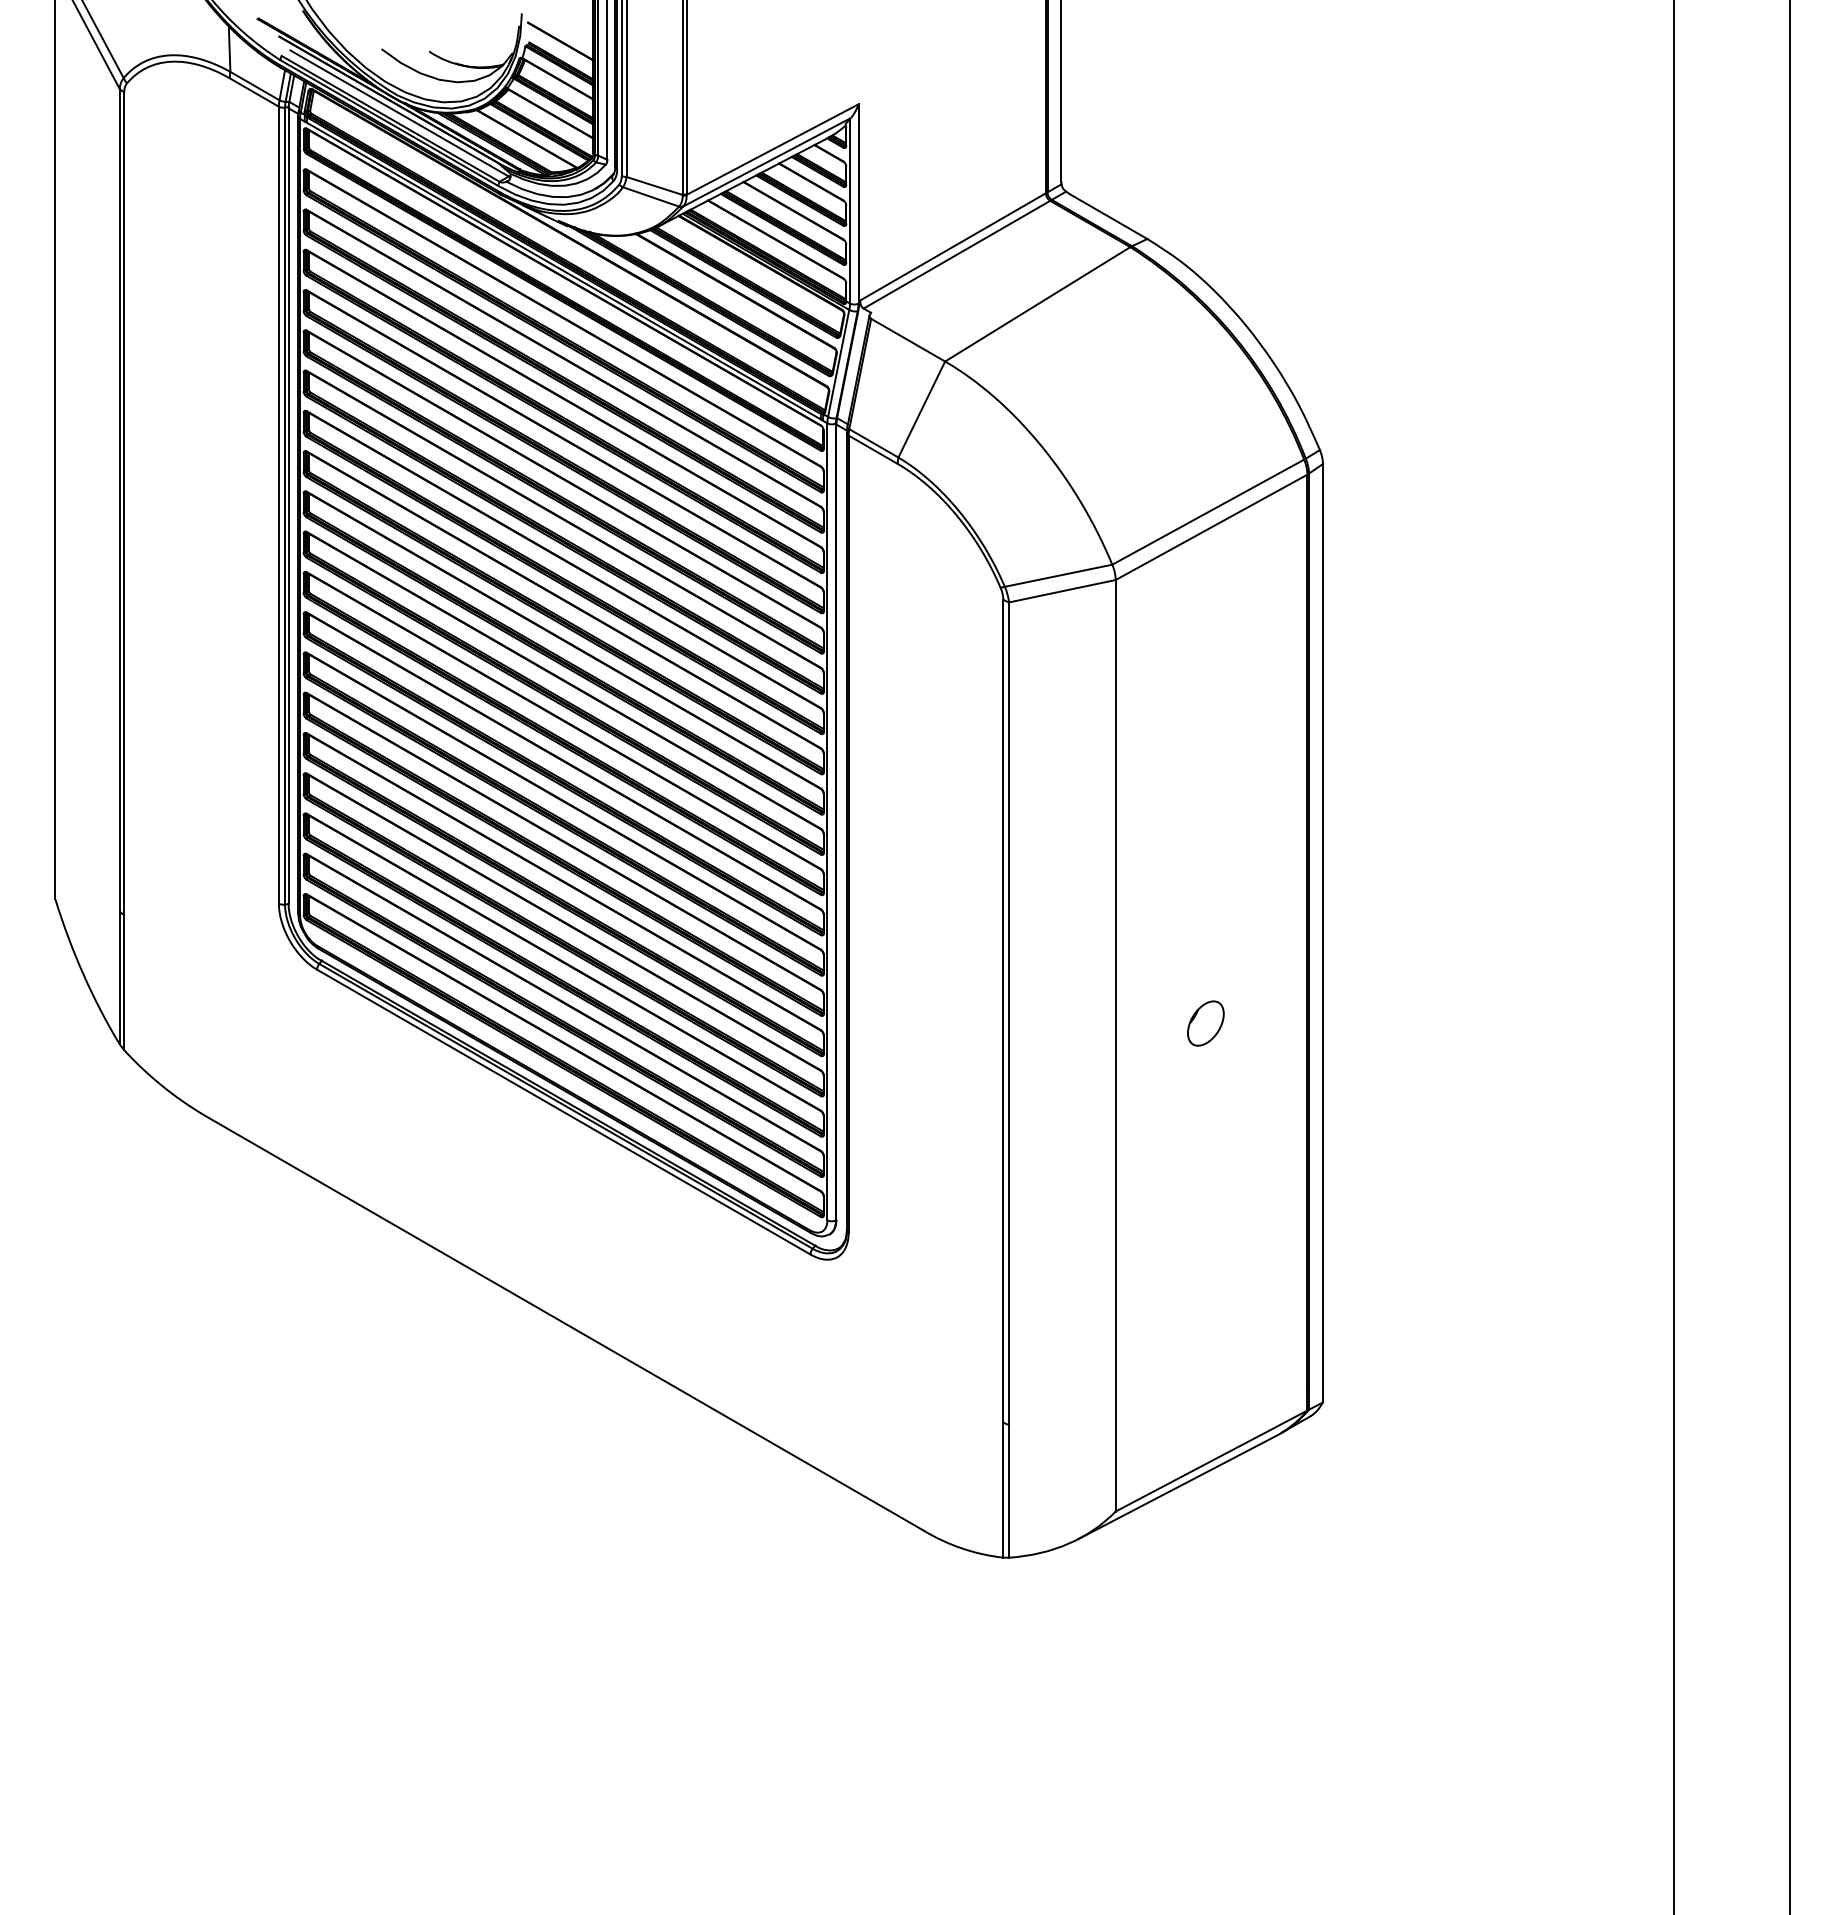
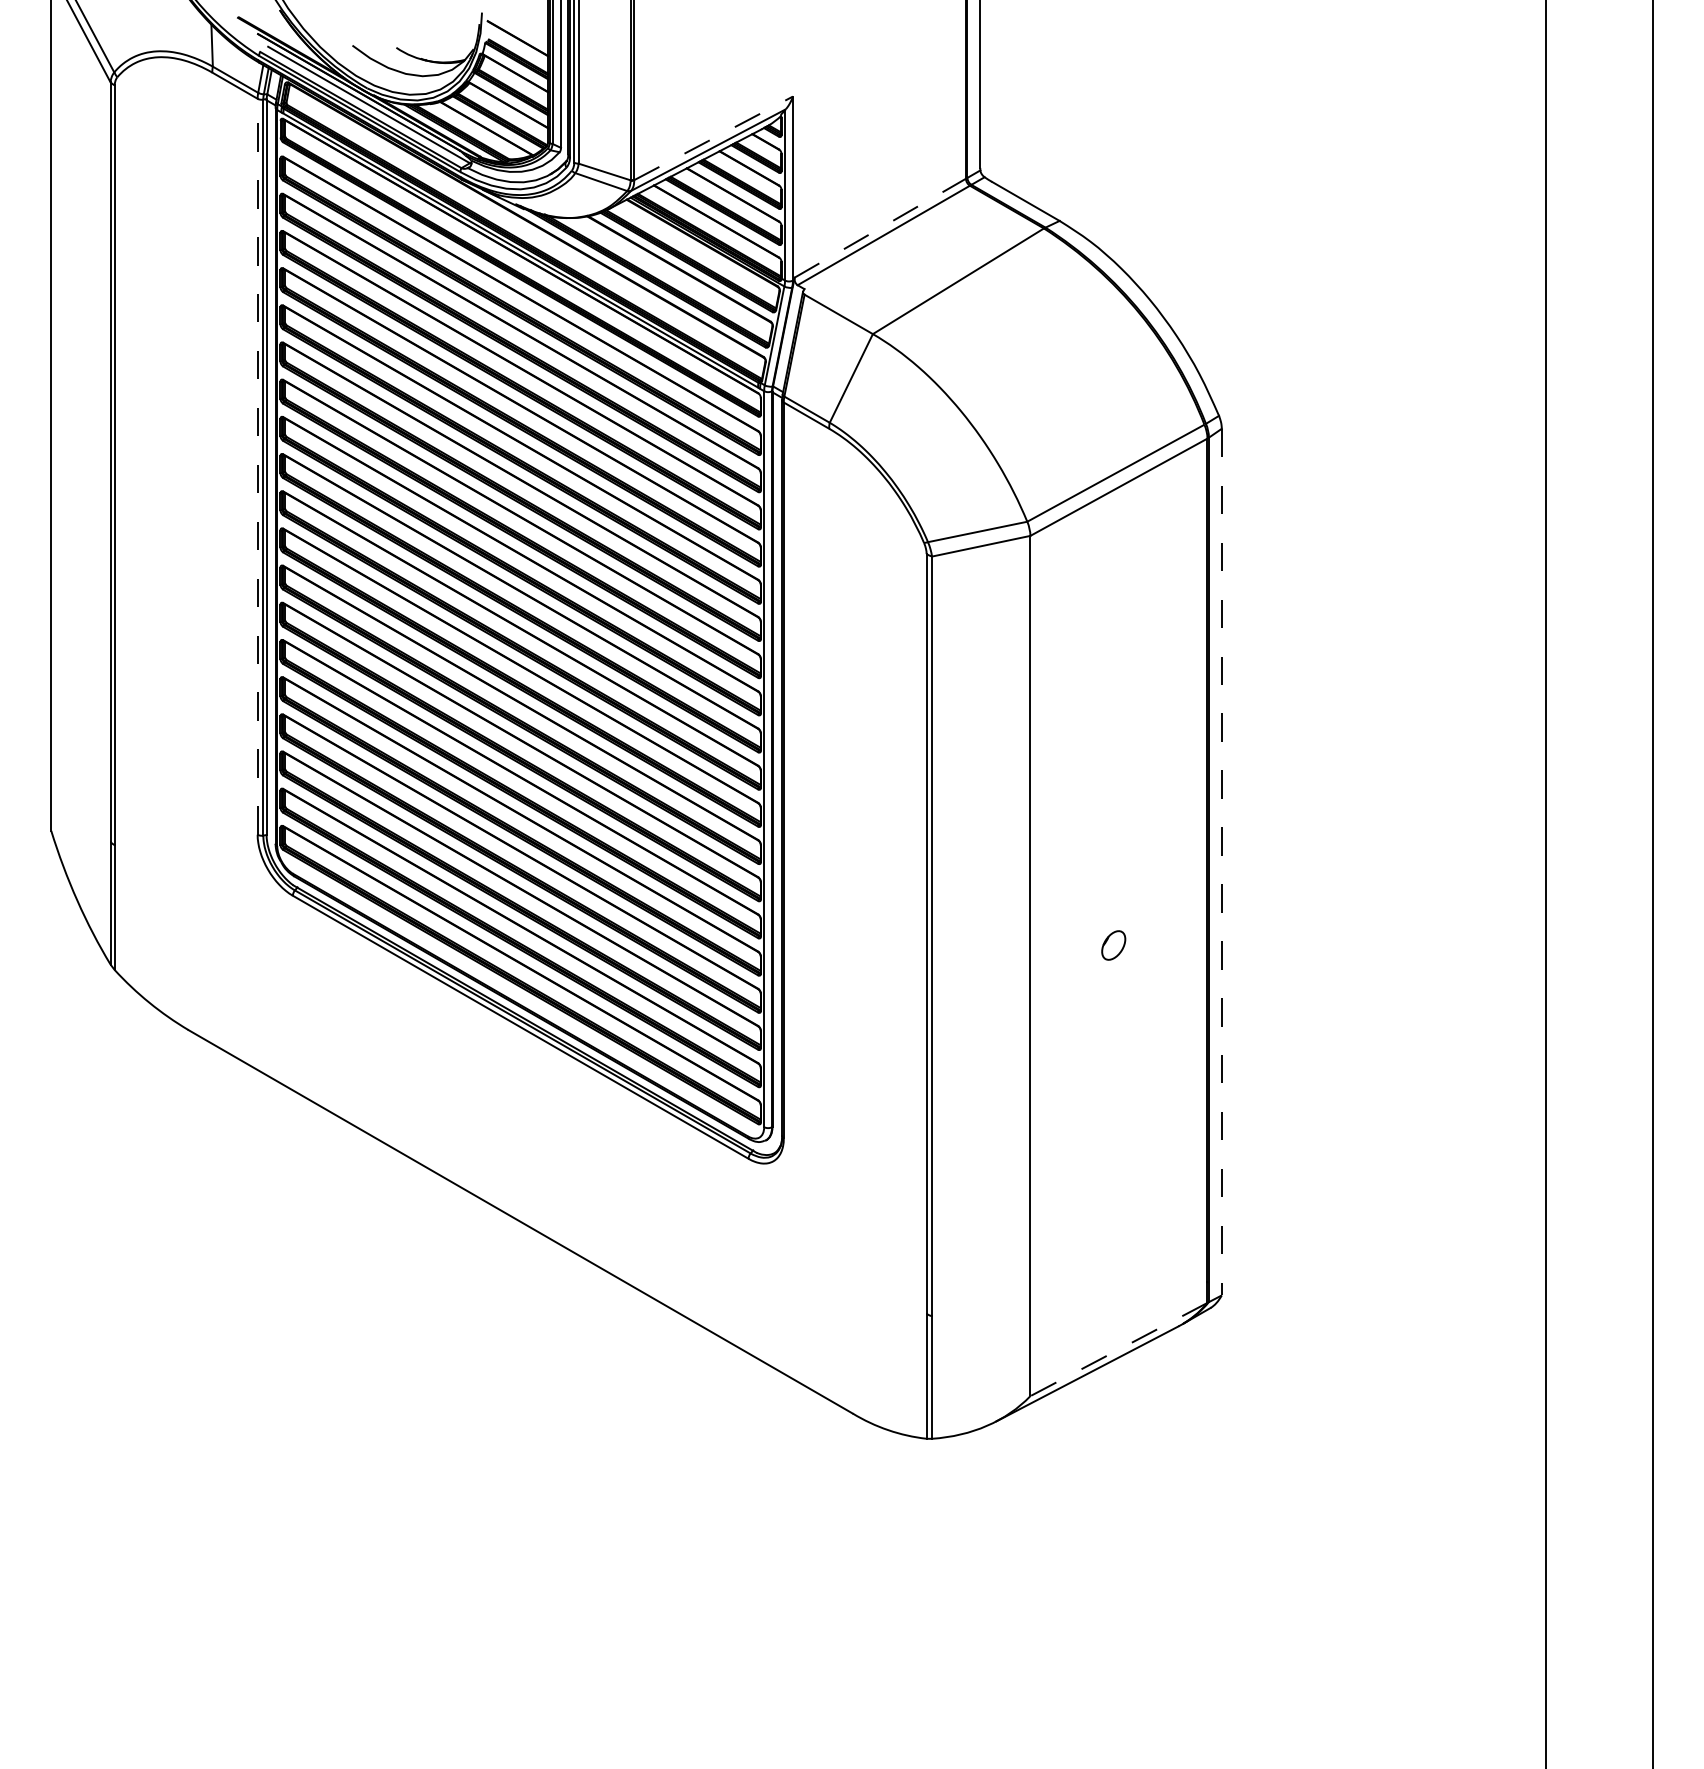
line: (771, 149) -> (712, 138), solid -> dashed
line: (953, 246) -> (880, 227), solid -> dashed
line: (278, 504) -> (257, 466), solid -> dashed
line: (1322, 933) -> (1221, 862), solid -> dashed
part: (1205, 1023) -> (1113, 945), size x0.7
line: (1211, 1461) -> (1118, 1349), solid -> dashed

